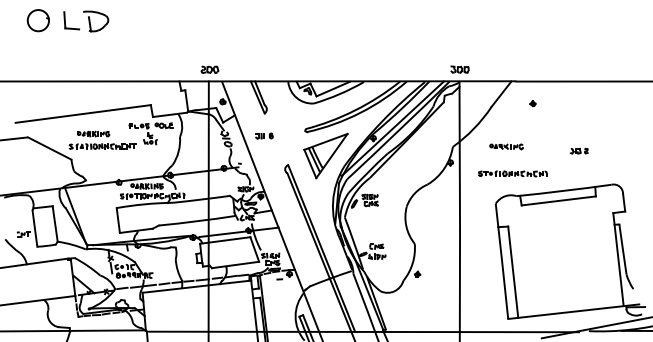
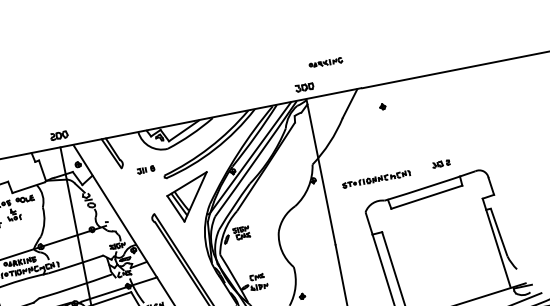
part: (264, 135) -> (145, 169), moved
part: (506, 146) -> (325, 62), moved
part: (579, 150) -> (441, 163), moved

